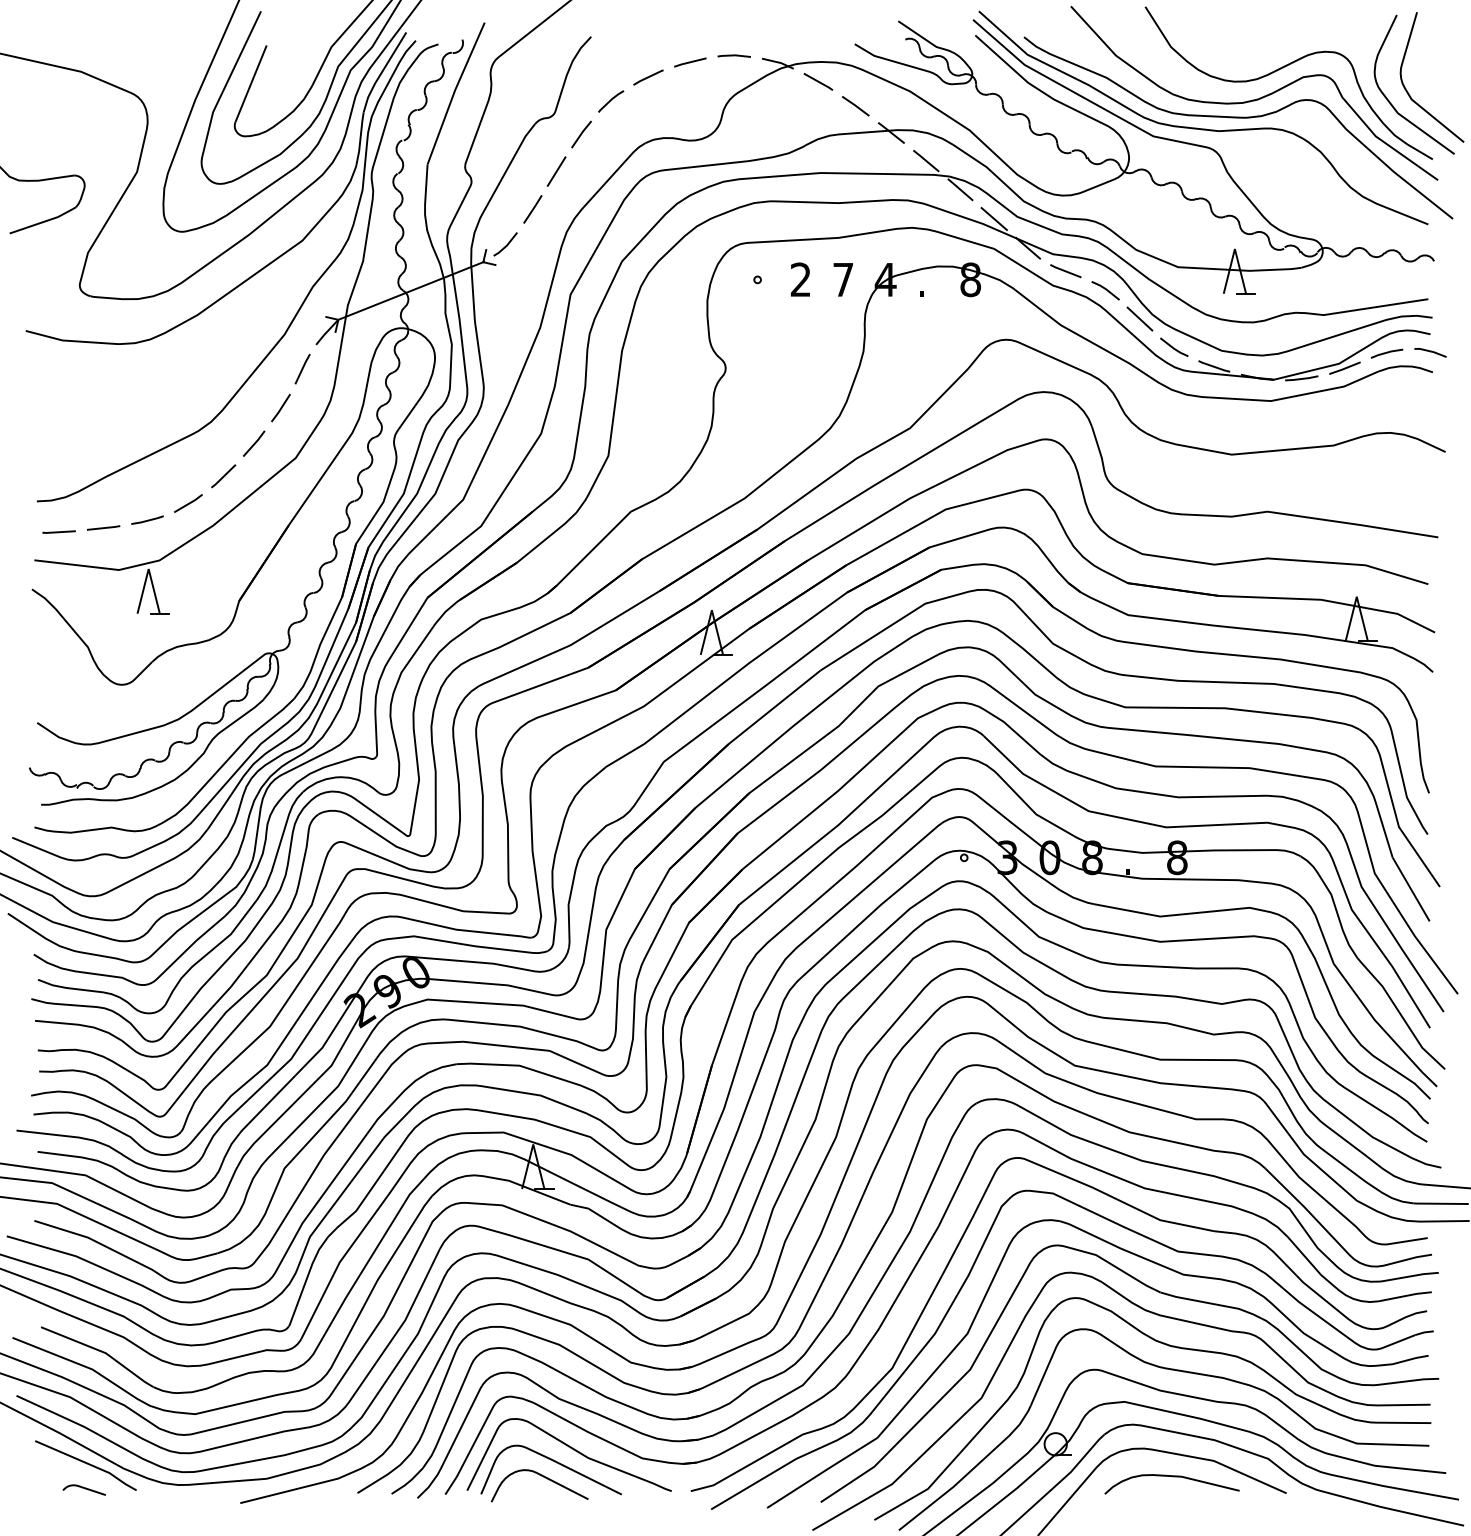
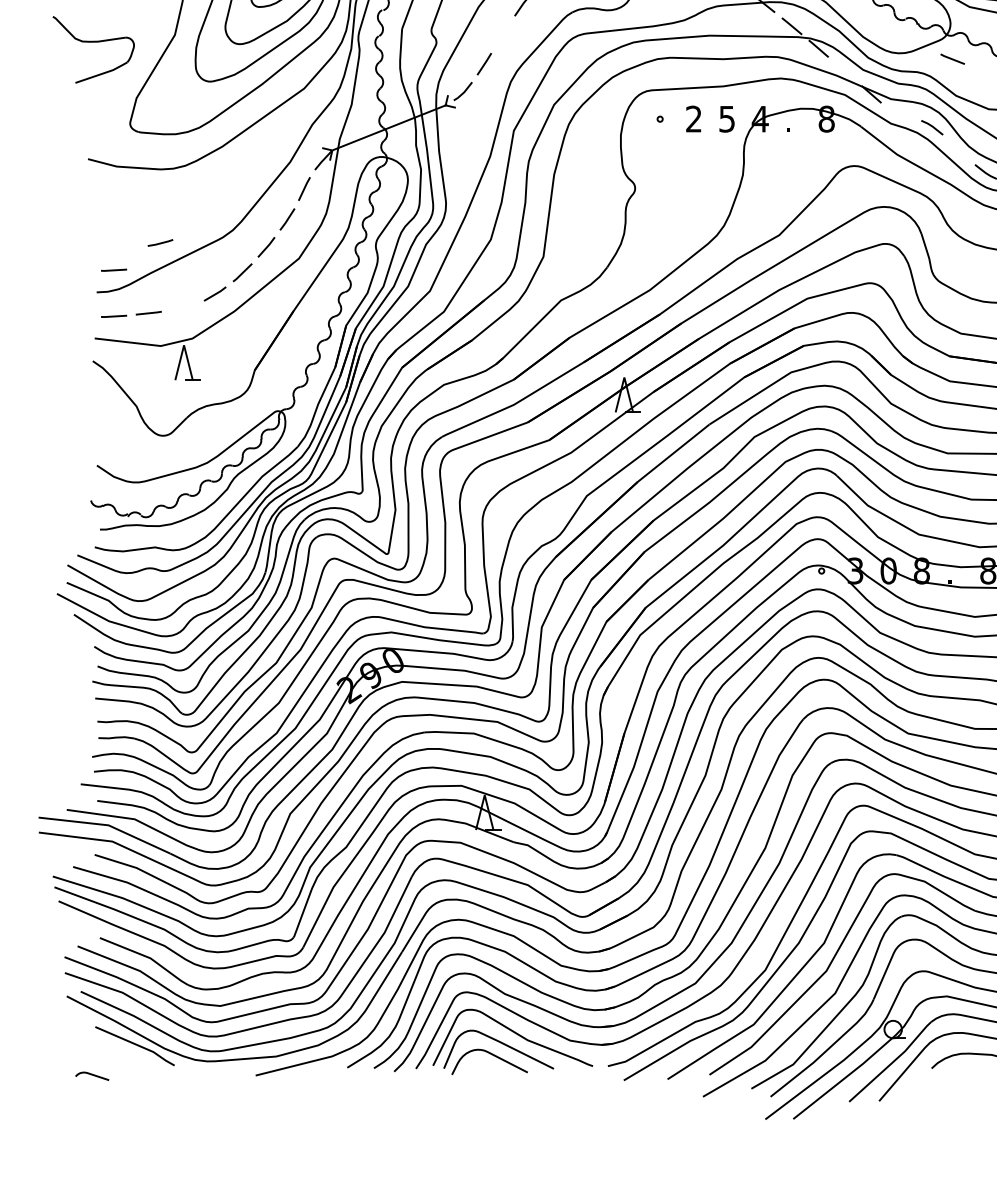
line: (556, 171) -> (502, 34), removed
line: (993, 219) -> (844, 72), removed
line: (1065, 271) -> (952, 59), moved
text: (842, 280) -> (726, 119), 7 -> 5
line: (1139, 318) -> (958, 149), removed
line: (58, 472) -> (113, 269), added
line: (147, 519) -> (160, 242), moved
curve: (83, 1488) -> (91, 1075), moved

